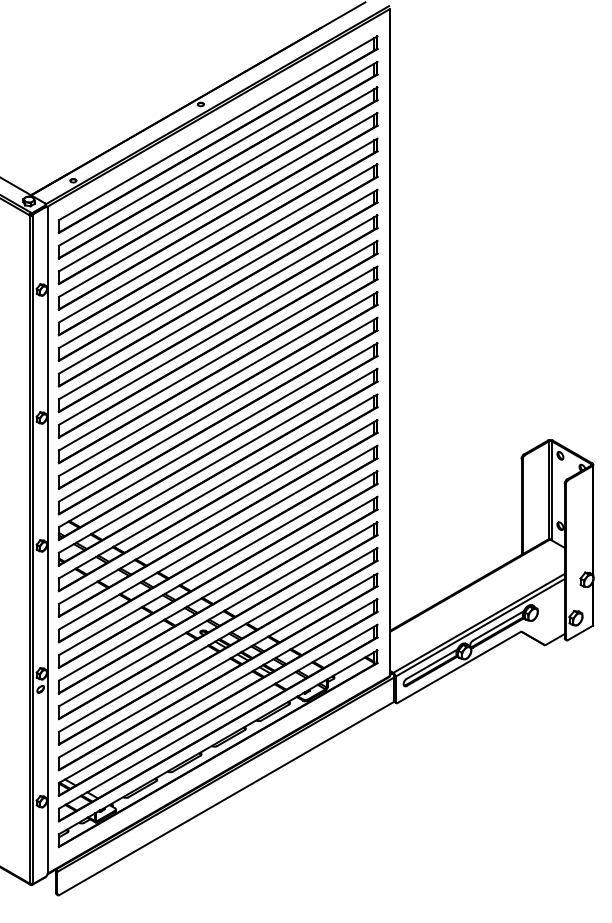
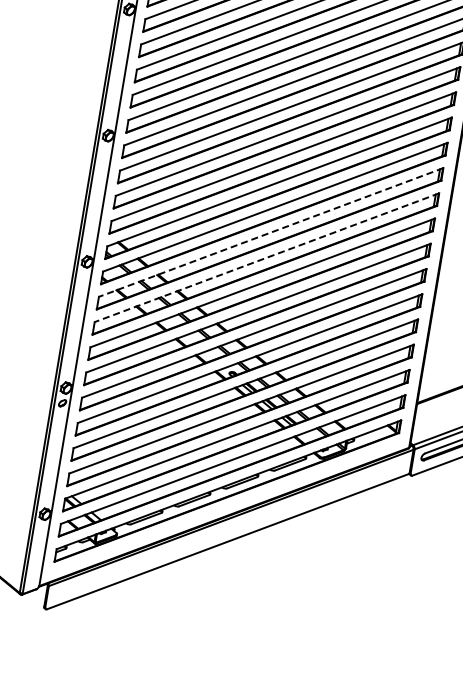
line: (218, 486) -> (271, 232), solid -> dashed
line: (218, 512) -> (267, 258), solid -> dashed

